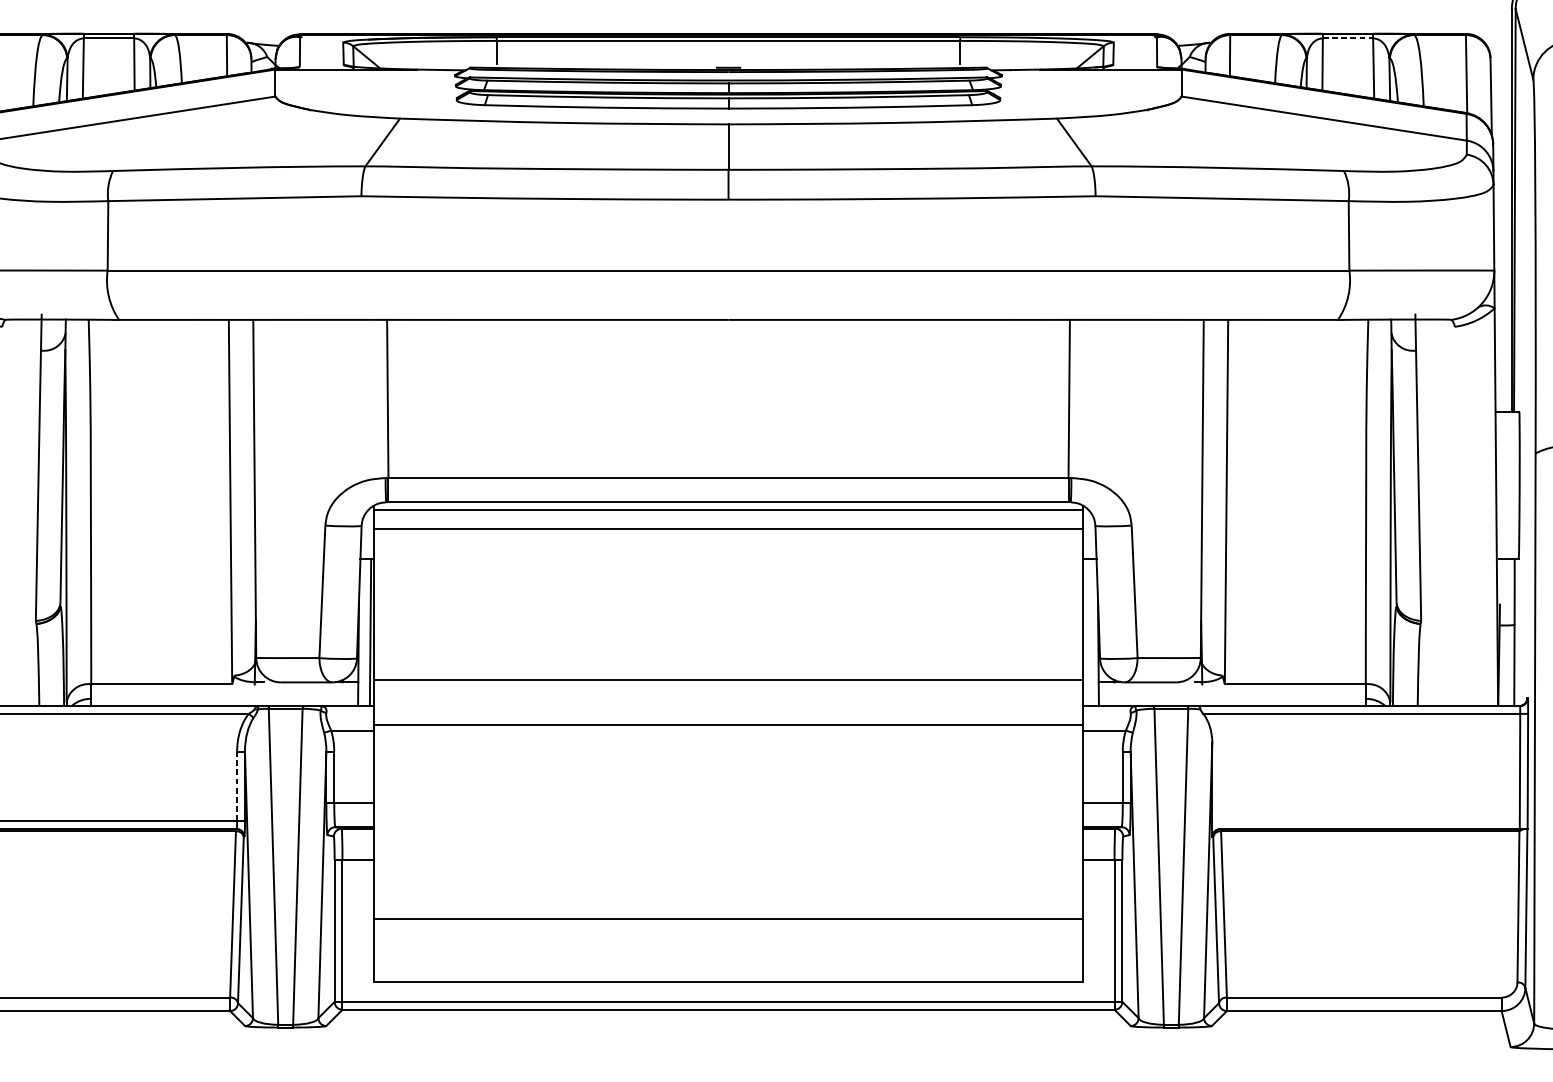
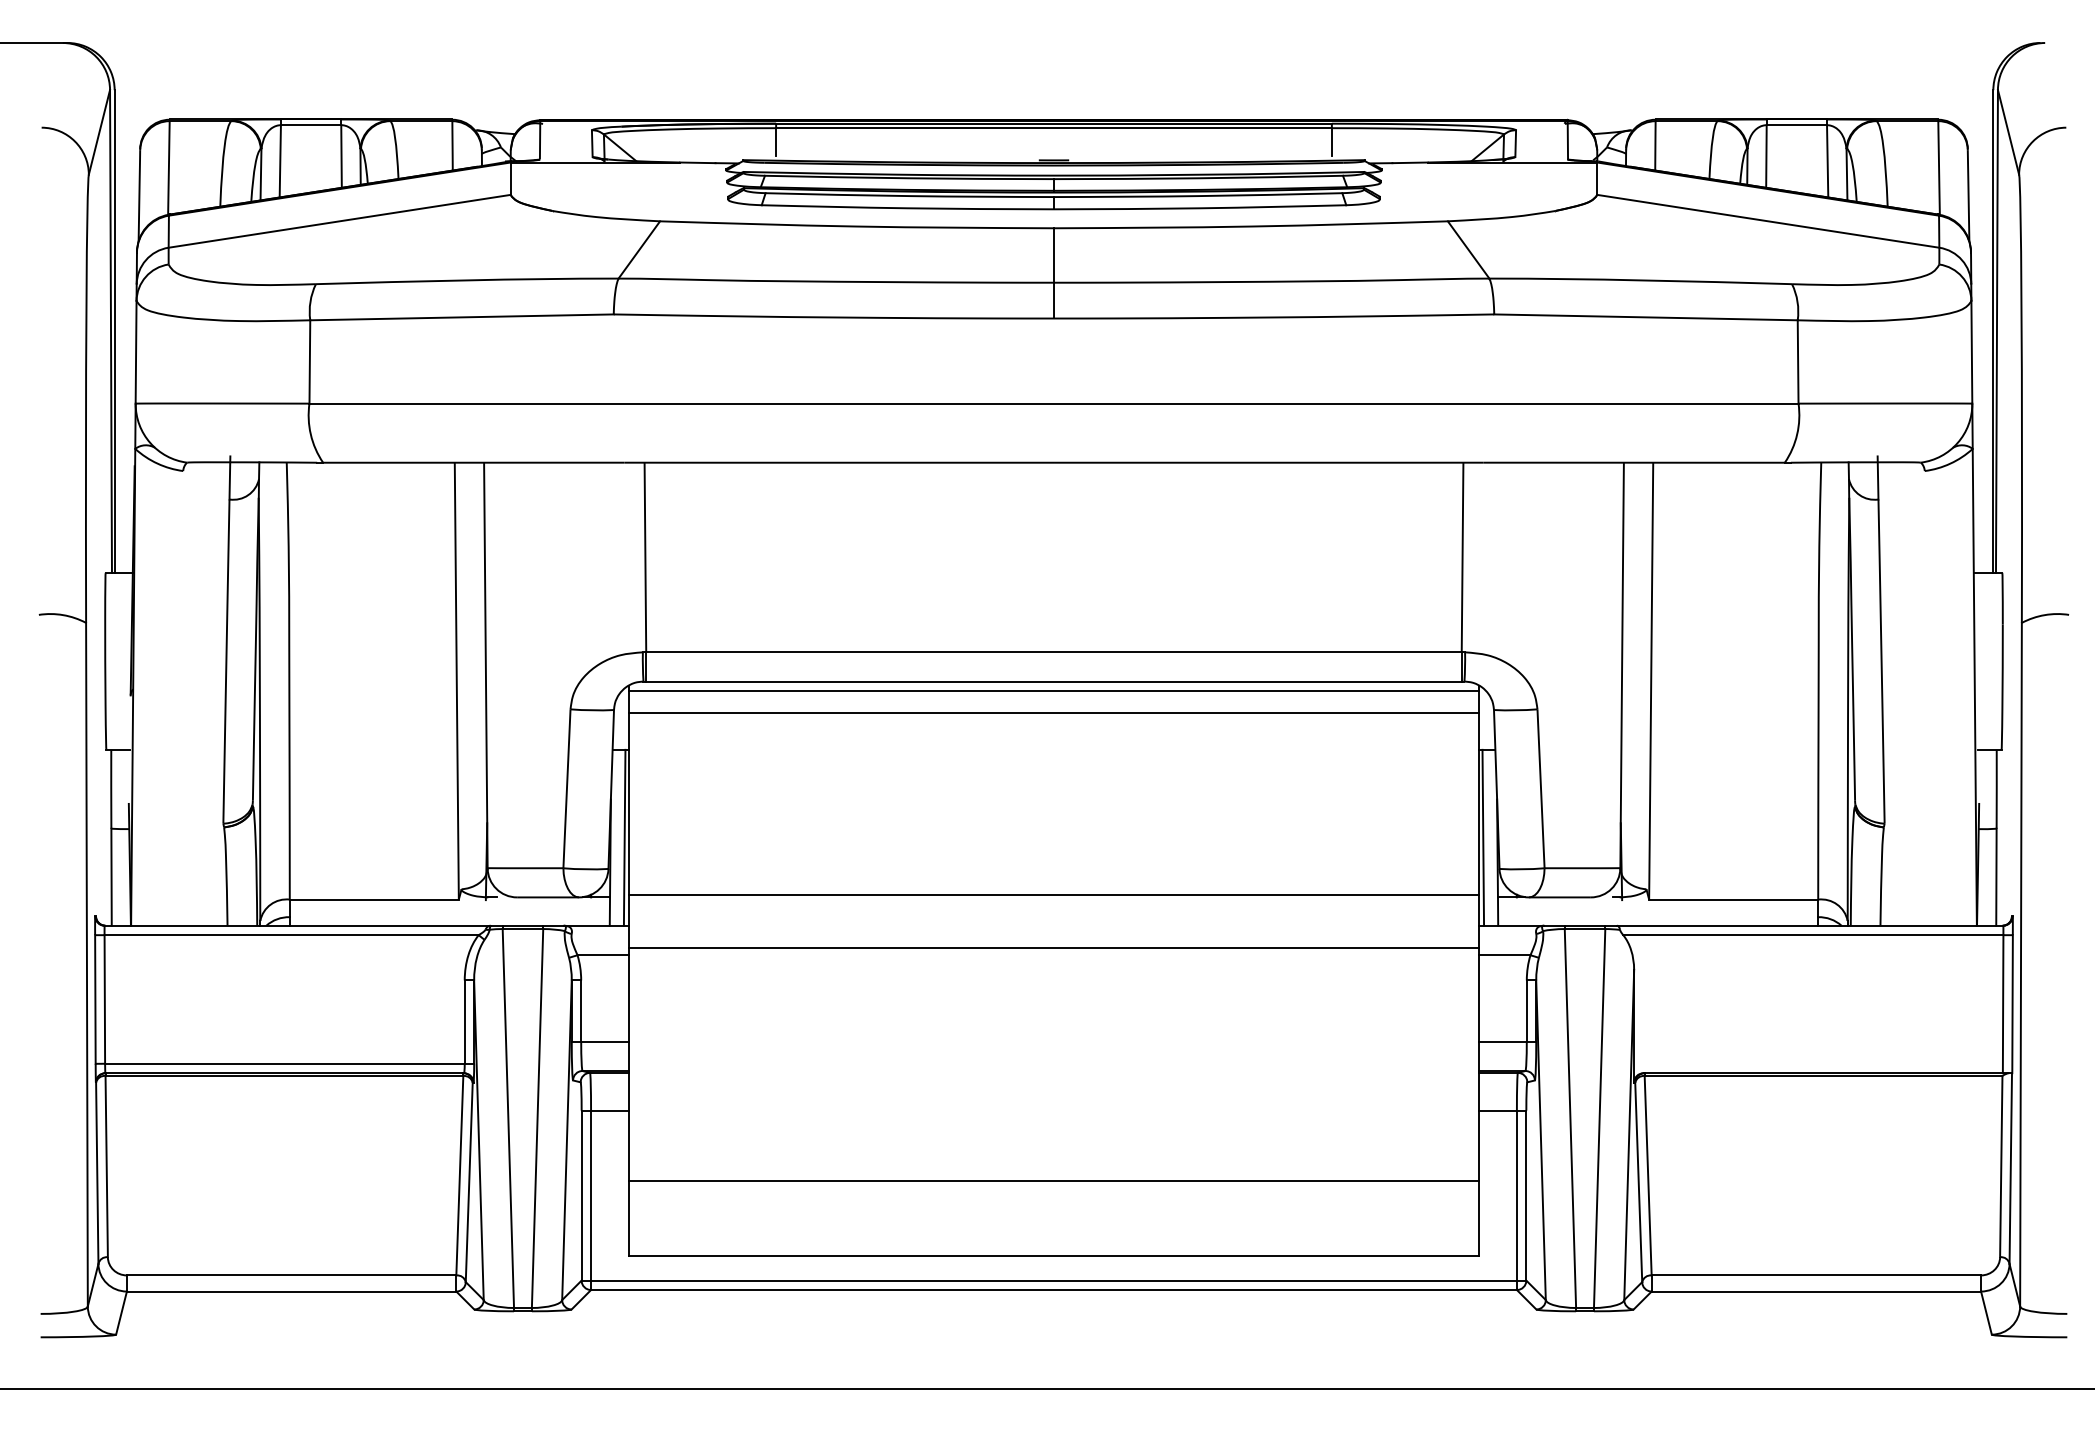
line: (1348, 38) -> (1797, 125), dashed -> solid
line: (1086, 632) -> (1483, 837), added
line: (236, 786) -> (464, 1022), dashed -> solid

